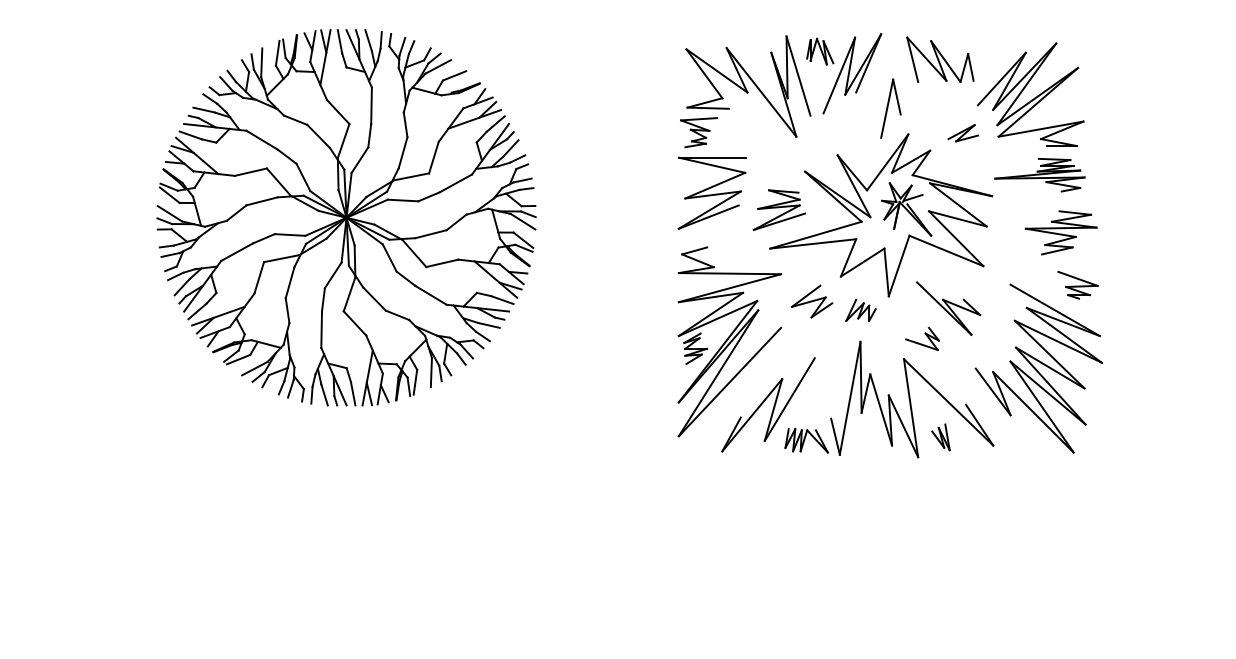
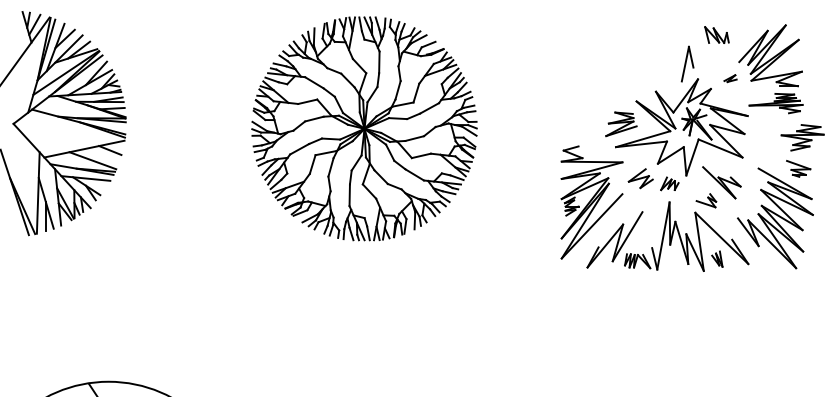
part: (939, 58) -> (716, 34), size x0.6
part: (779, 131) -> (621, 77), removed
part: (963, 132) -> (730, 78), size x0.7
part: (1060, 232) -> (802, 137), moved

